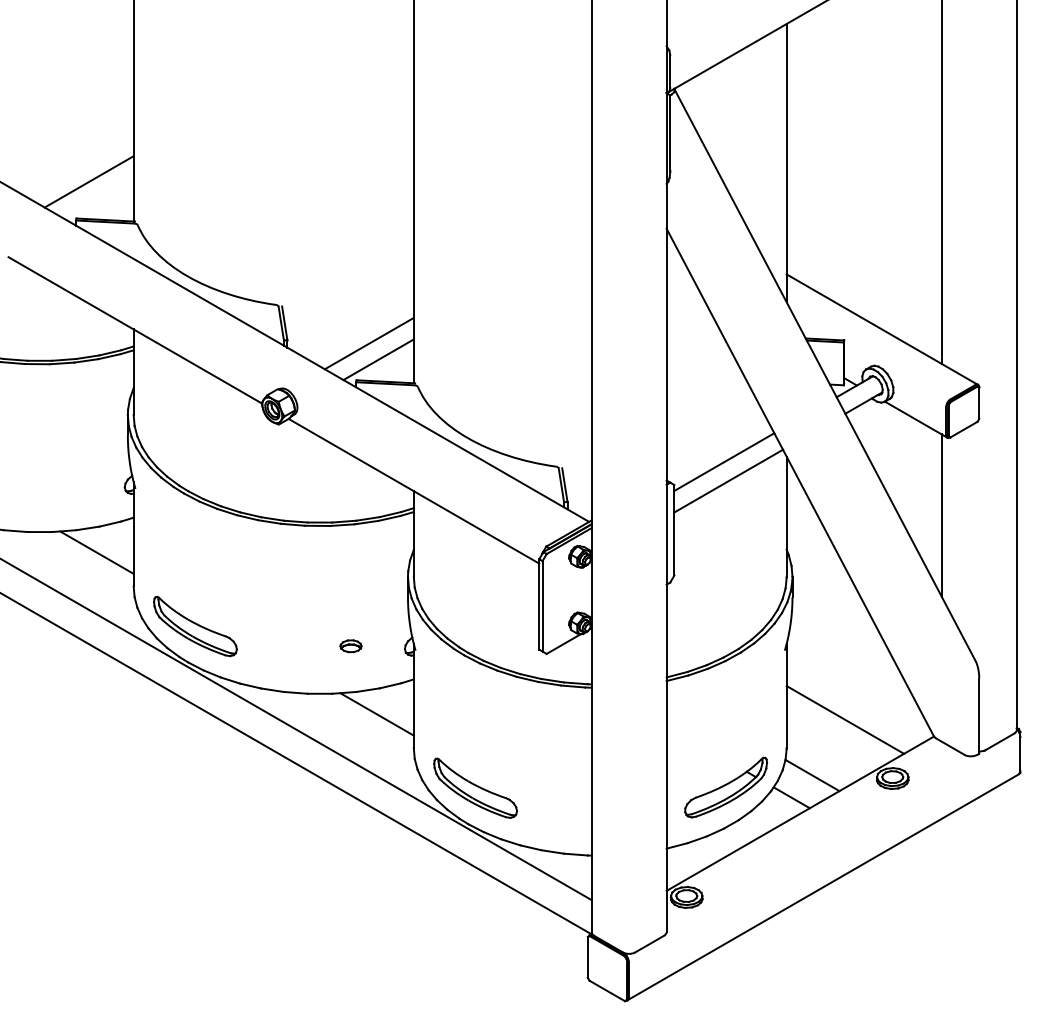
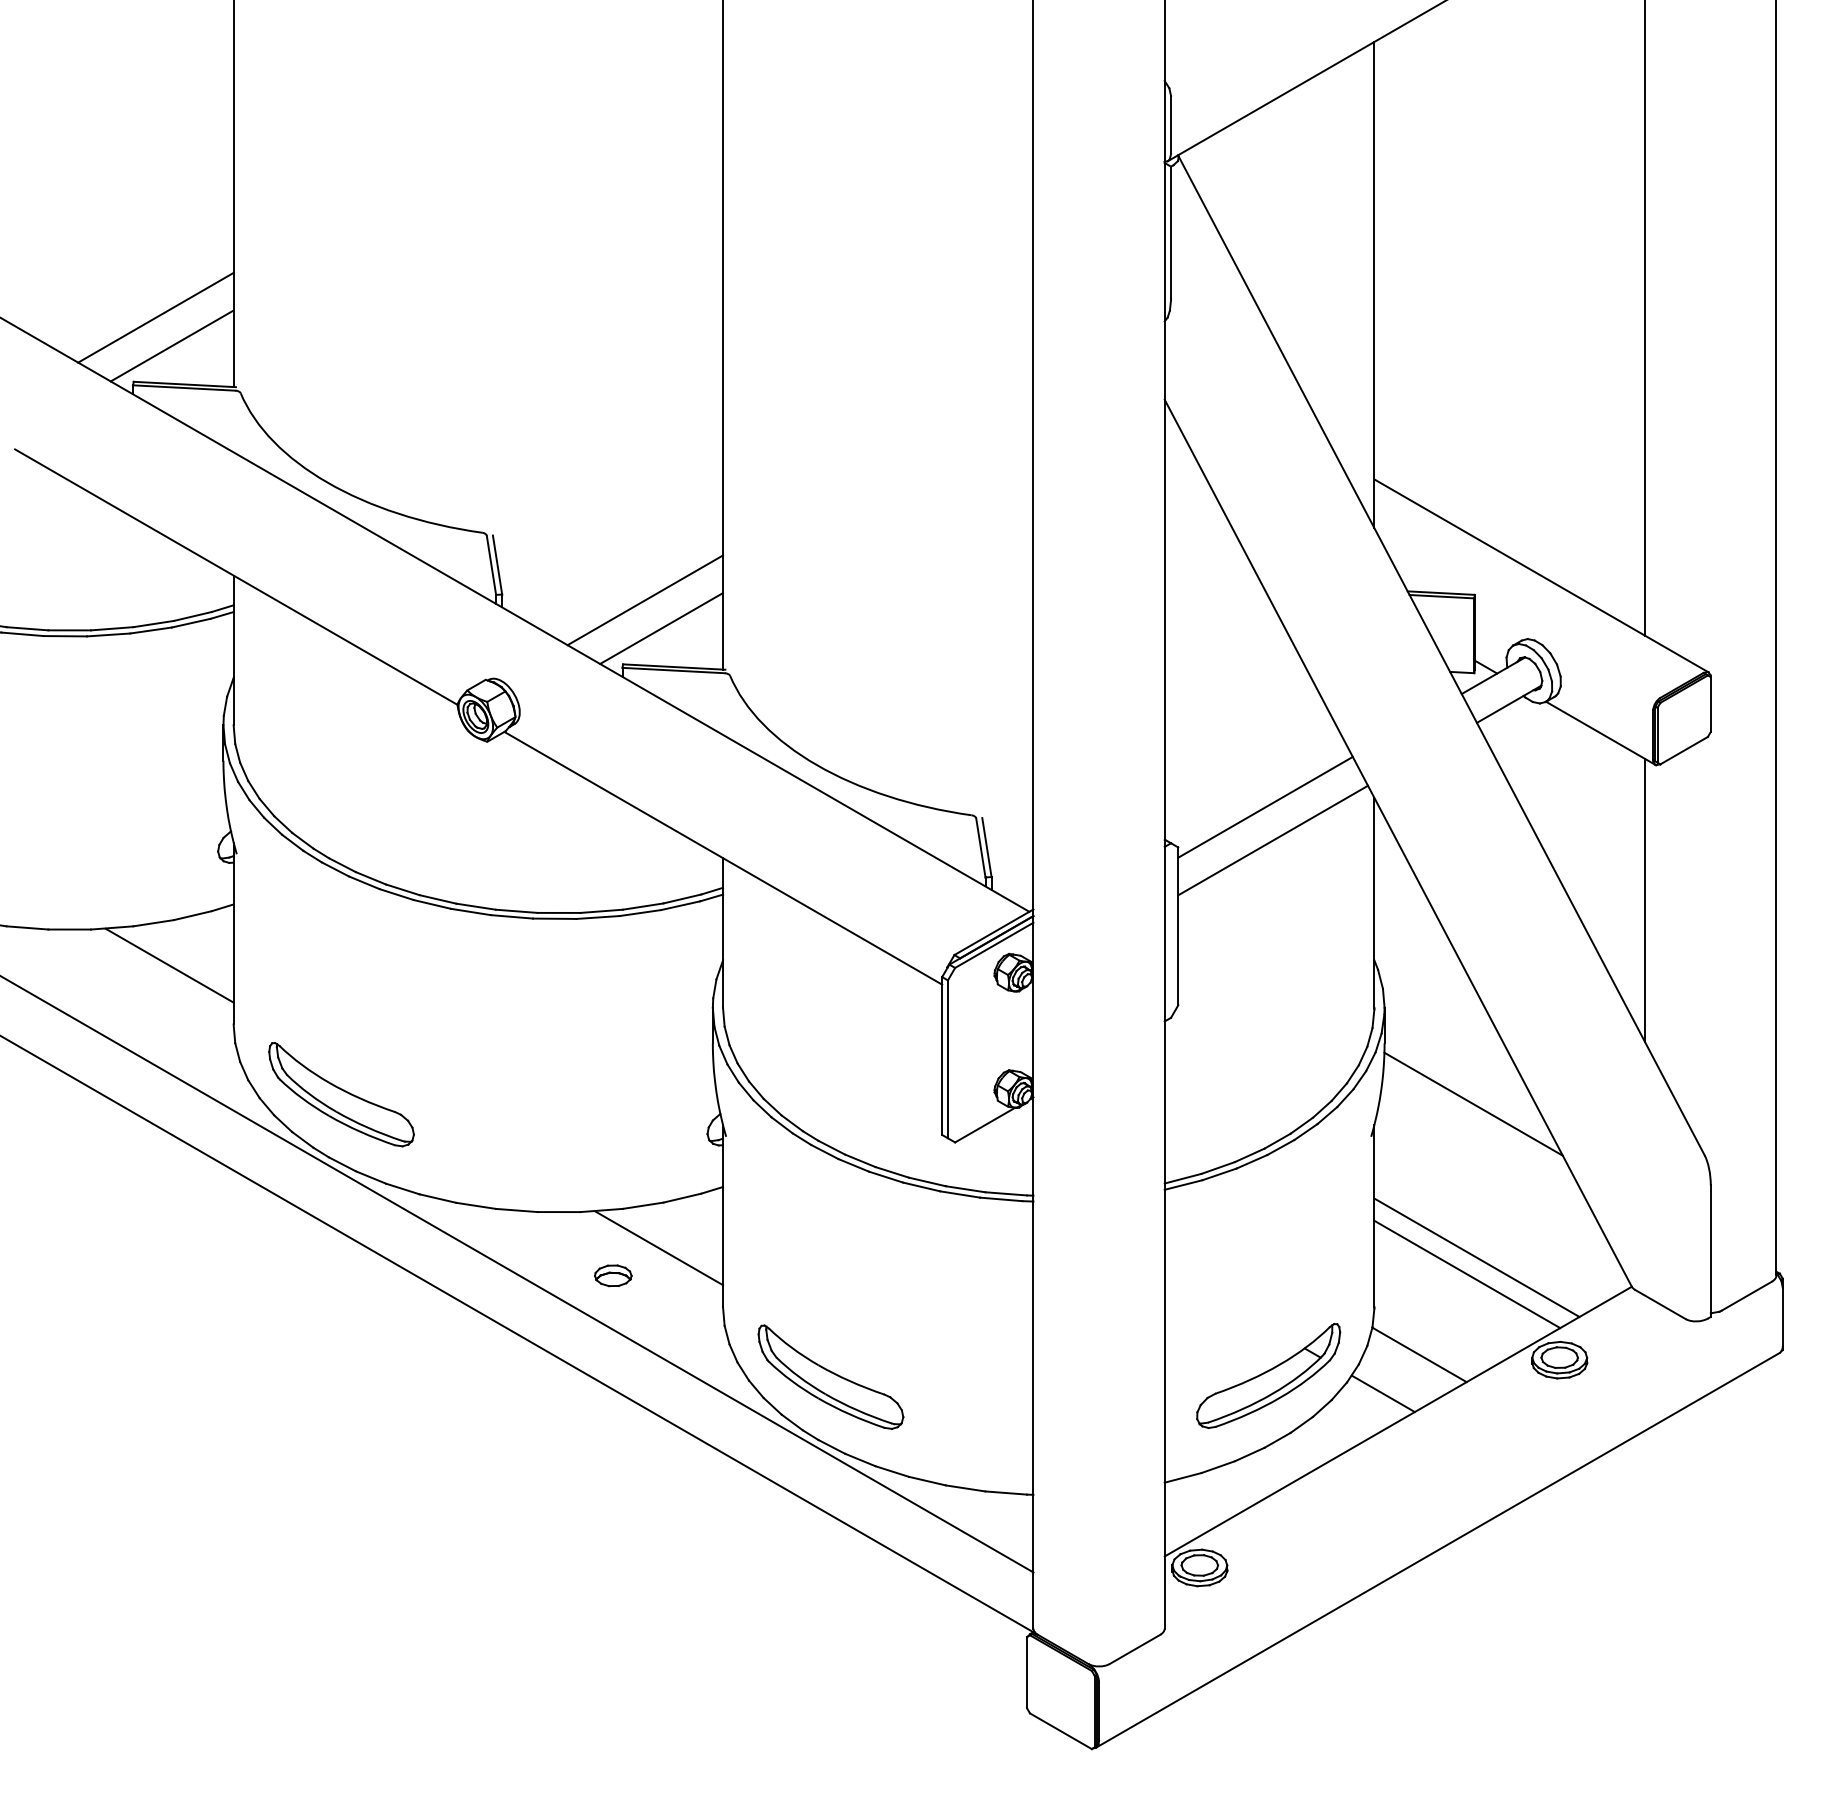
line: (98, 197) -> (172, 345), added
line: (843, 631) -> (1473, 1103), added
part: (350, 646) -> (612, 1276), moved
line: (839, 729) -> (1466, 1274), added

